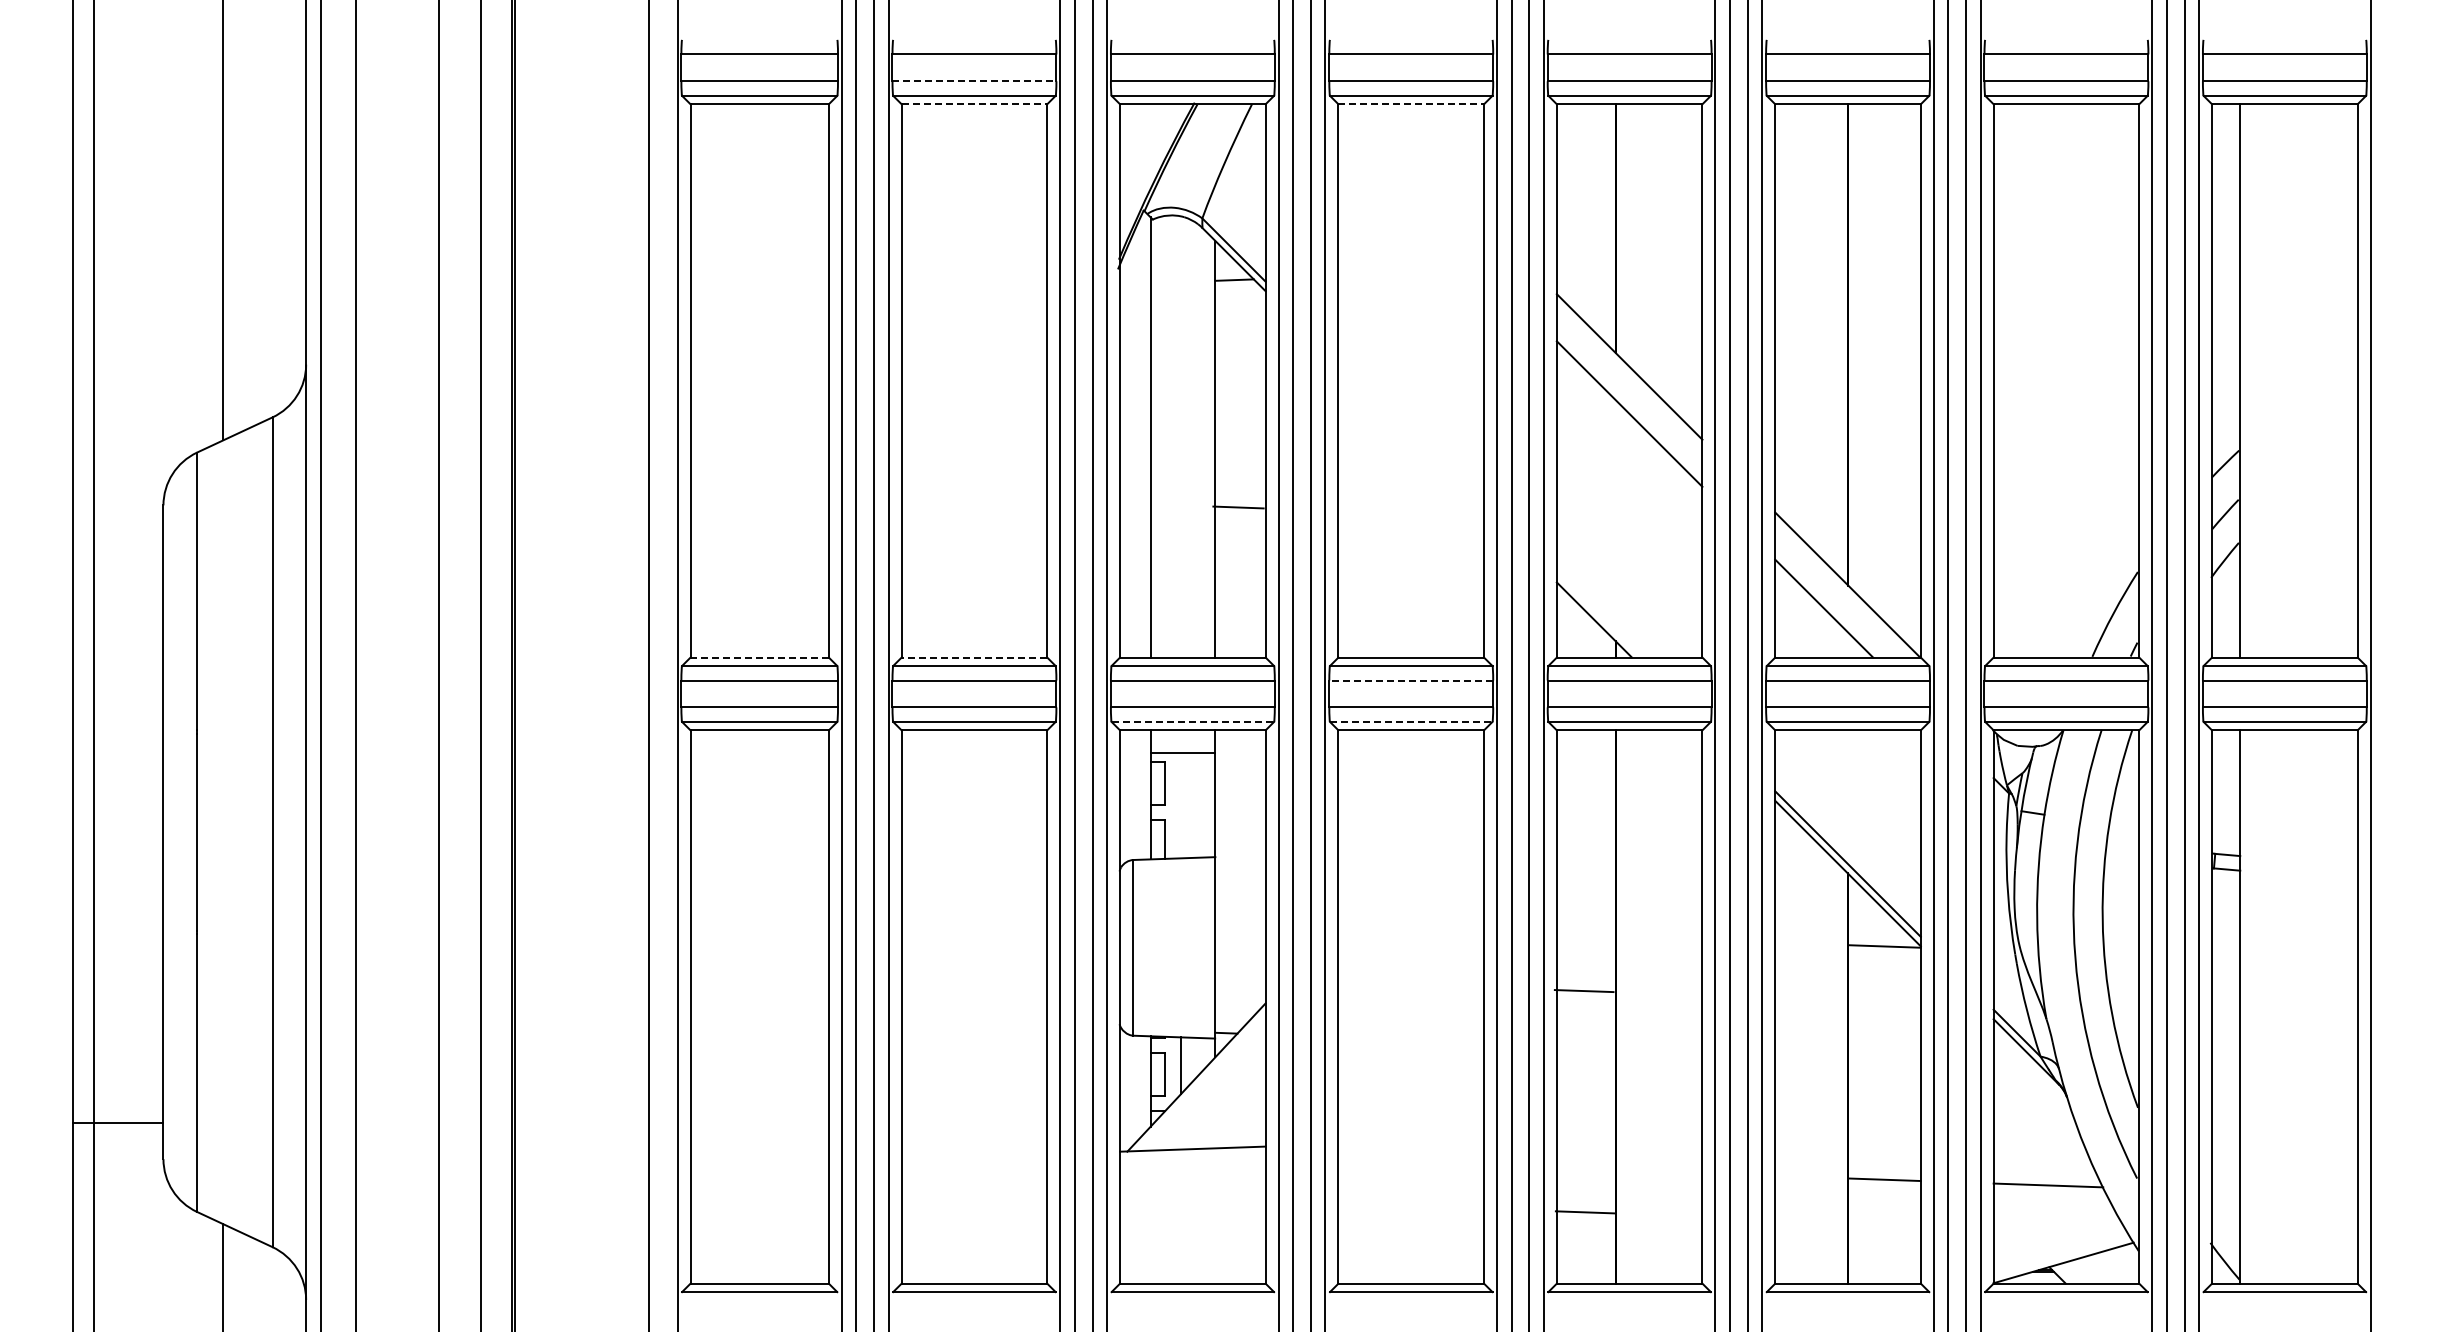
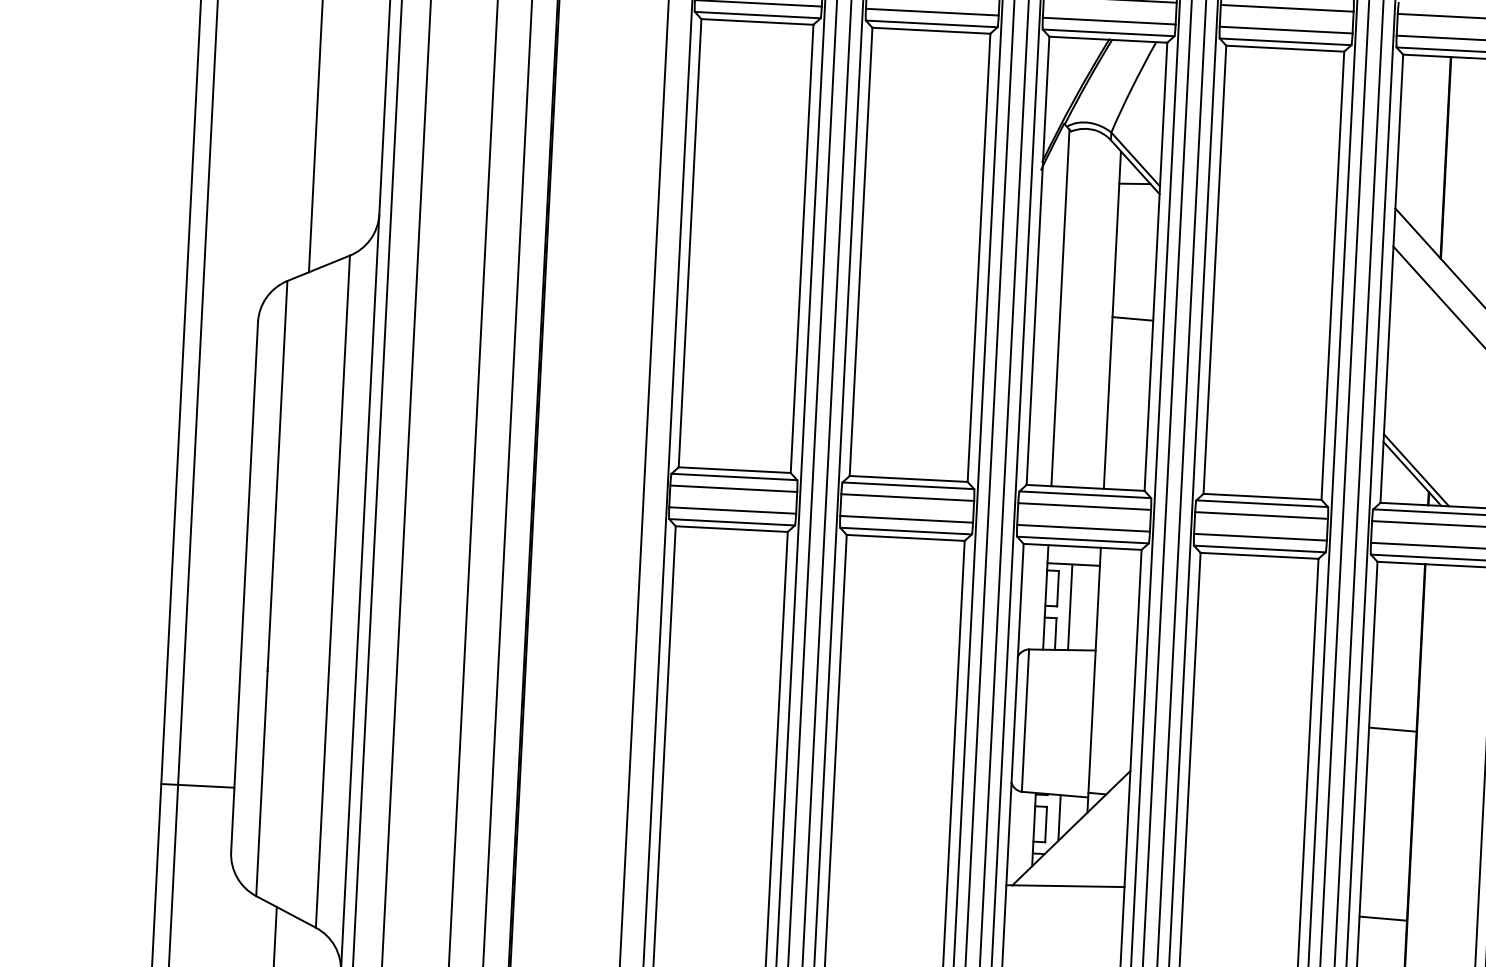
line: (974, 81) -> (932, 12), dashed -> solid
line: (974, 104) -> (931, 30), dashed -> solid
line: (1411, 104) -> (1285, 48), dashed -> solid
line: (1238, 507) -> (1132, 318), moved
line: (1598, 614) -> (1415, 469), added
line: (759, 657) -> (734, 470), dashed -> solid
line: (974, 657) -> (908, 478), dashed -> solid
line: (1411, 680) -> (1261, 515), dashed -> solid
line: (1193, 721) -> (1083, 539), dashed -> solid
line: (1411, 721) -> (1260, 548), dashed -> solid
line: (1181, 805) -> (1070, 607), added
line: (1583, 991) -> (1392, 729), moved
line: (118, 1122) -> (198, 785), moved
line: (1584, 1212) -> (1382, 918), moved

